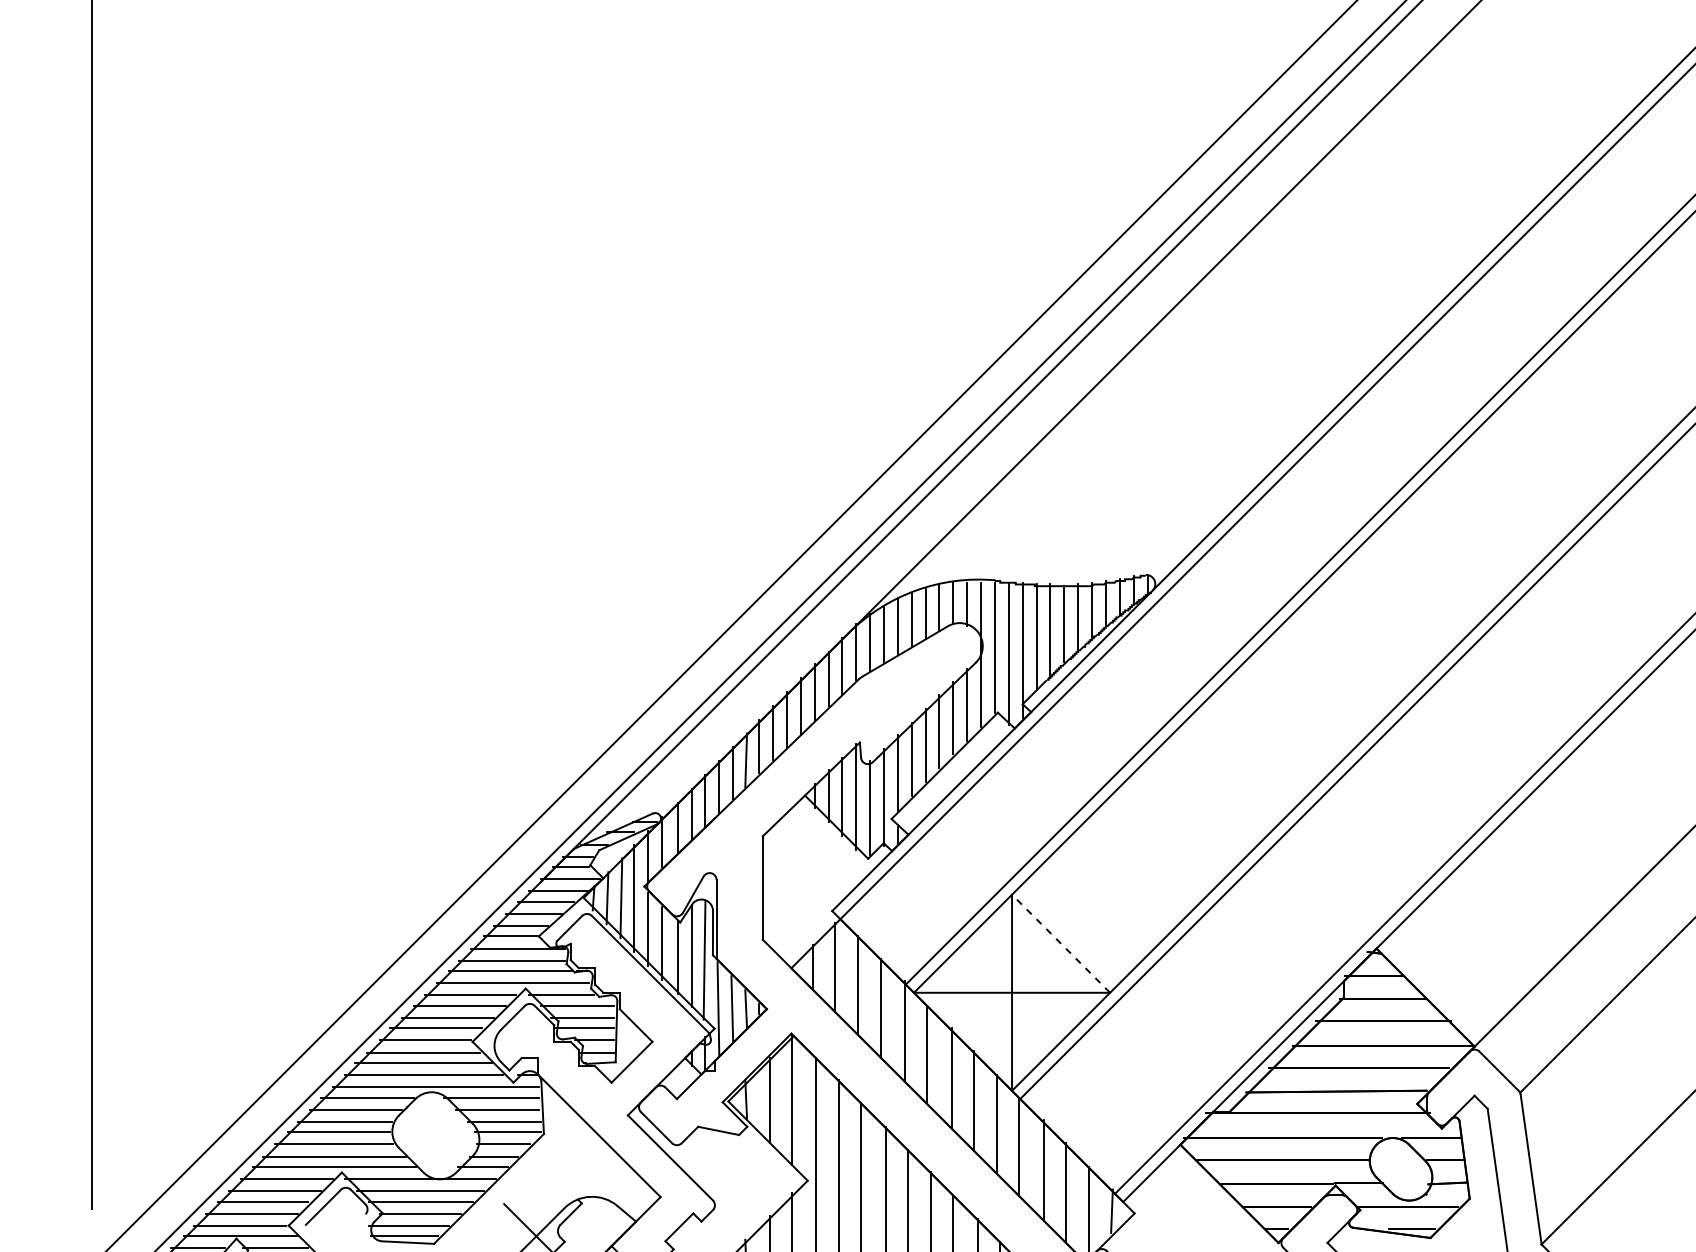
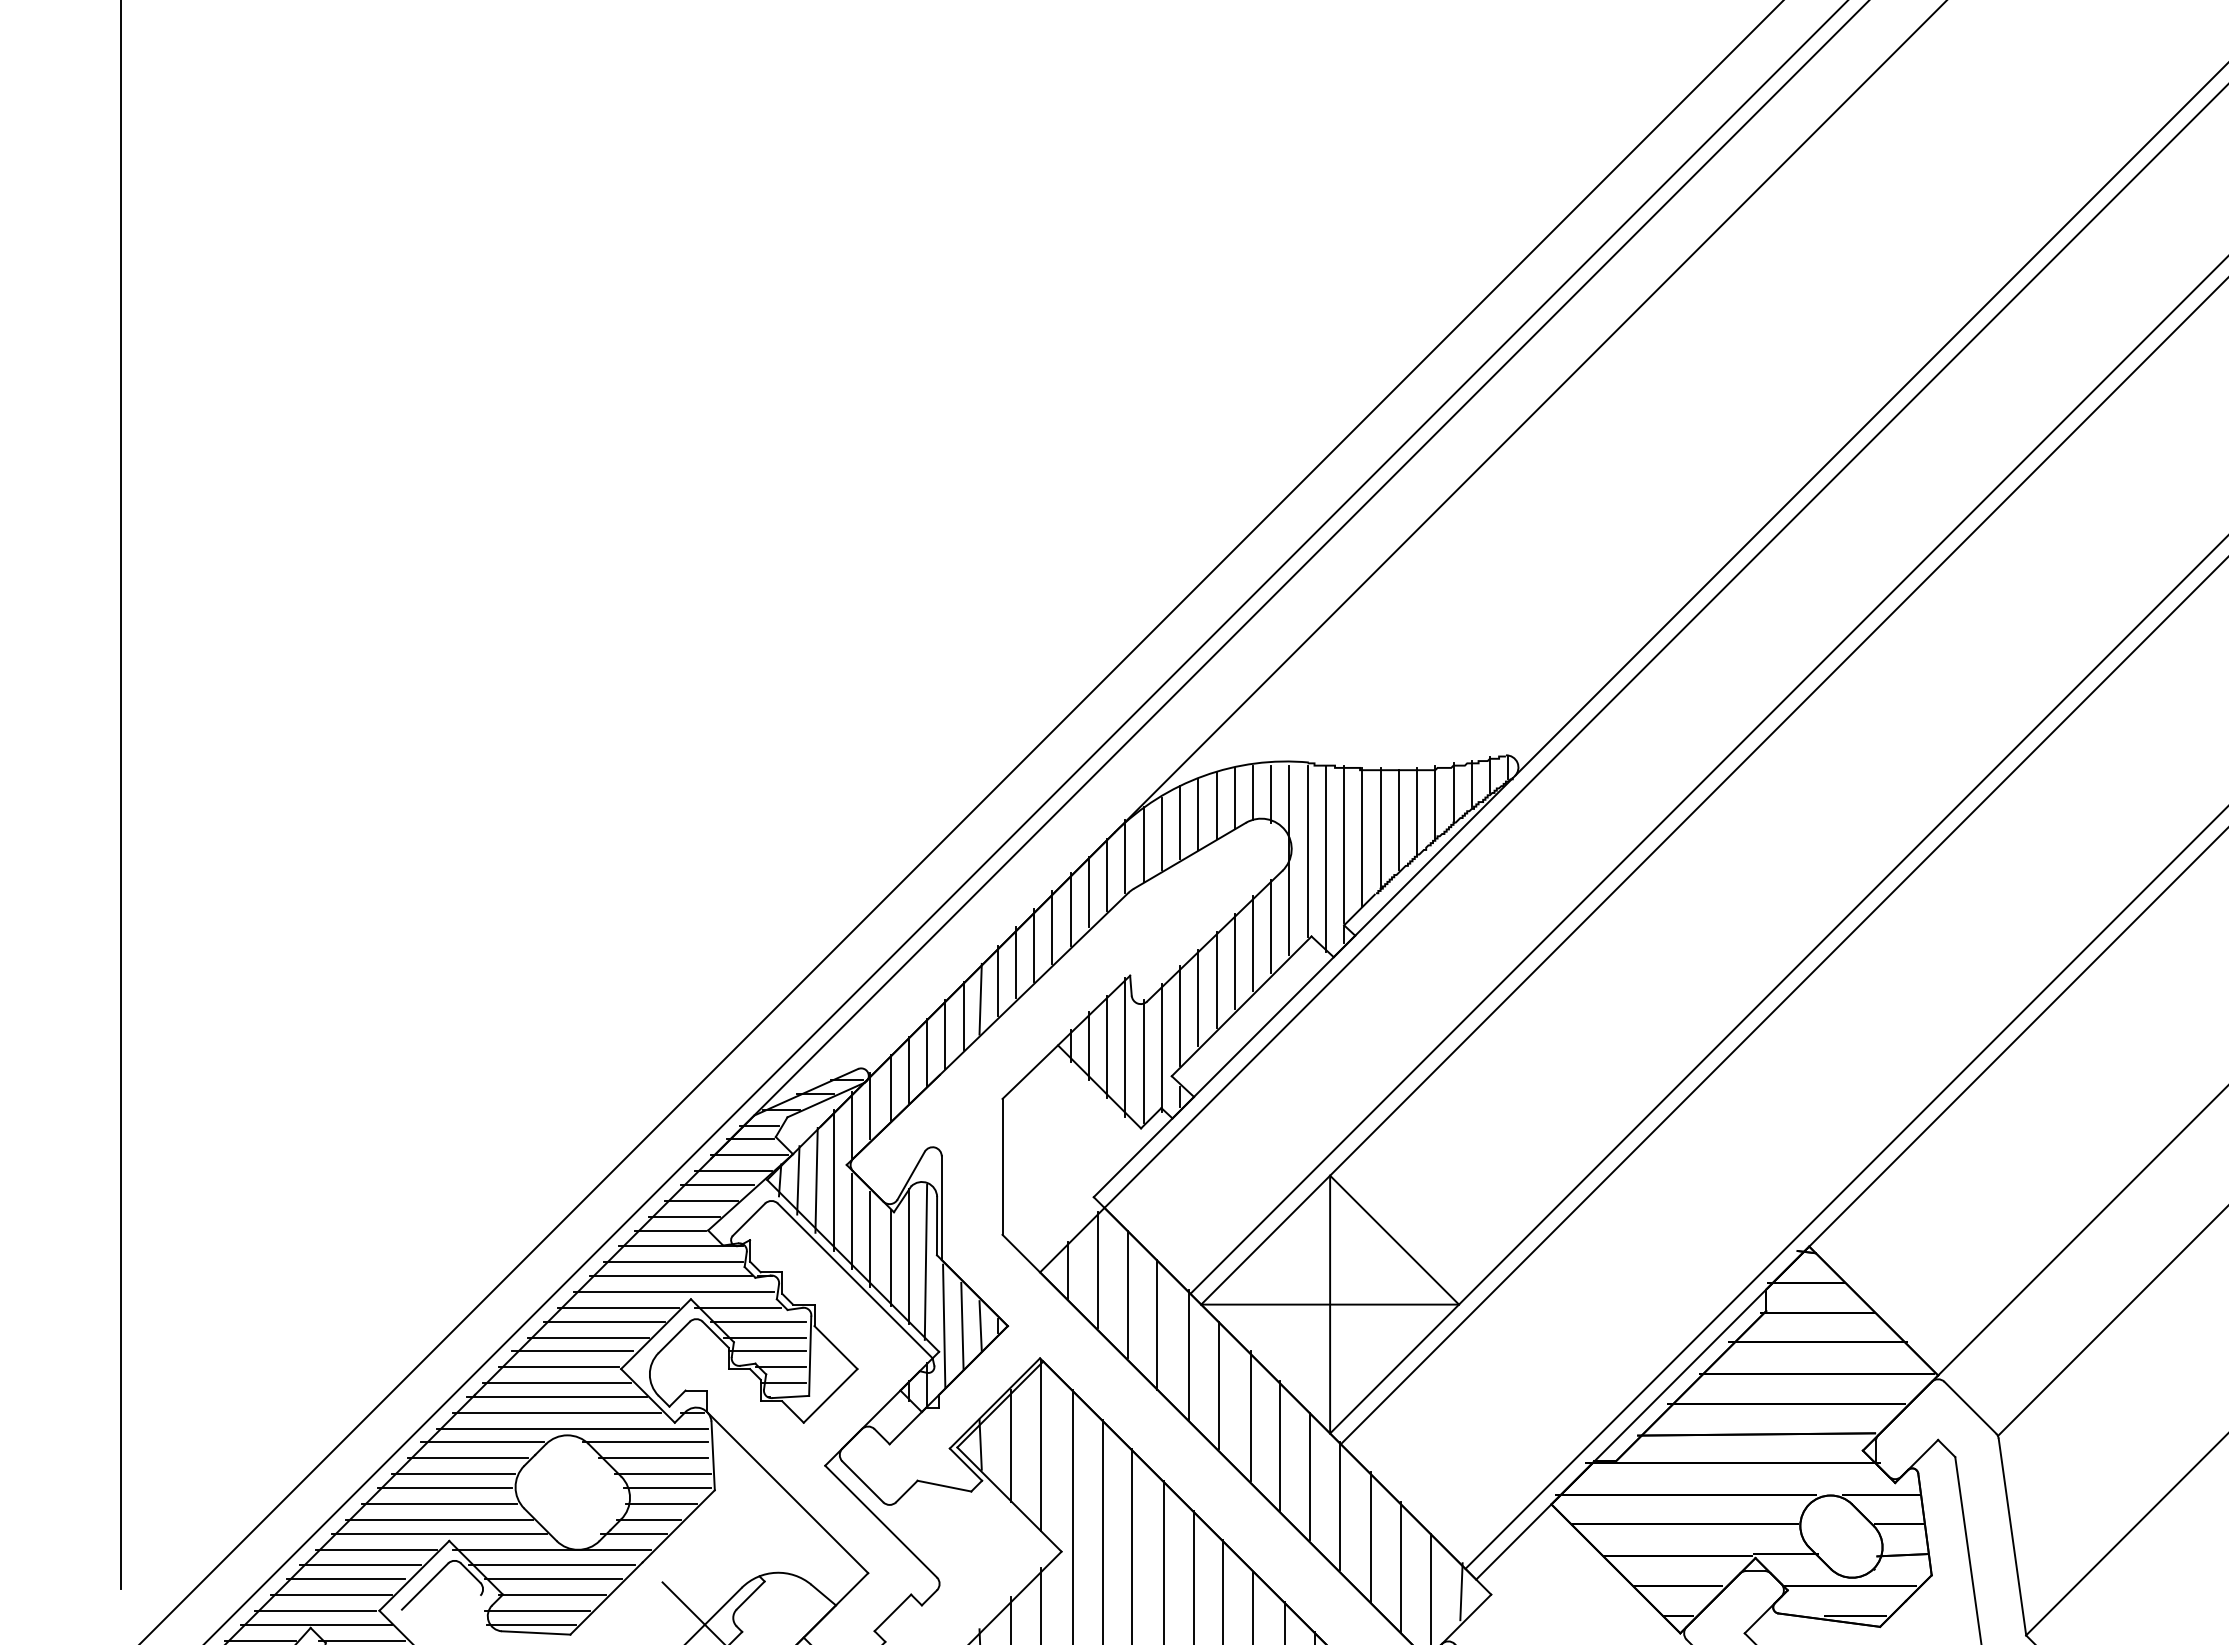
line: (1061, 943) -> (1394, 1239), dashed -> solid

